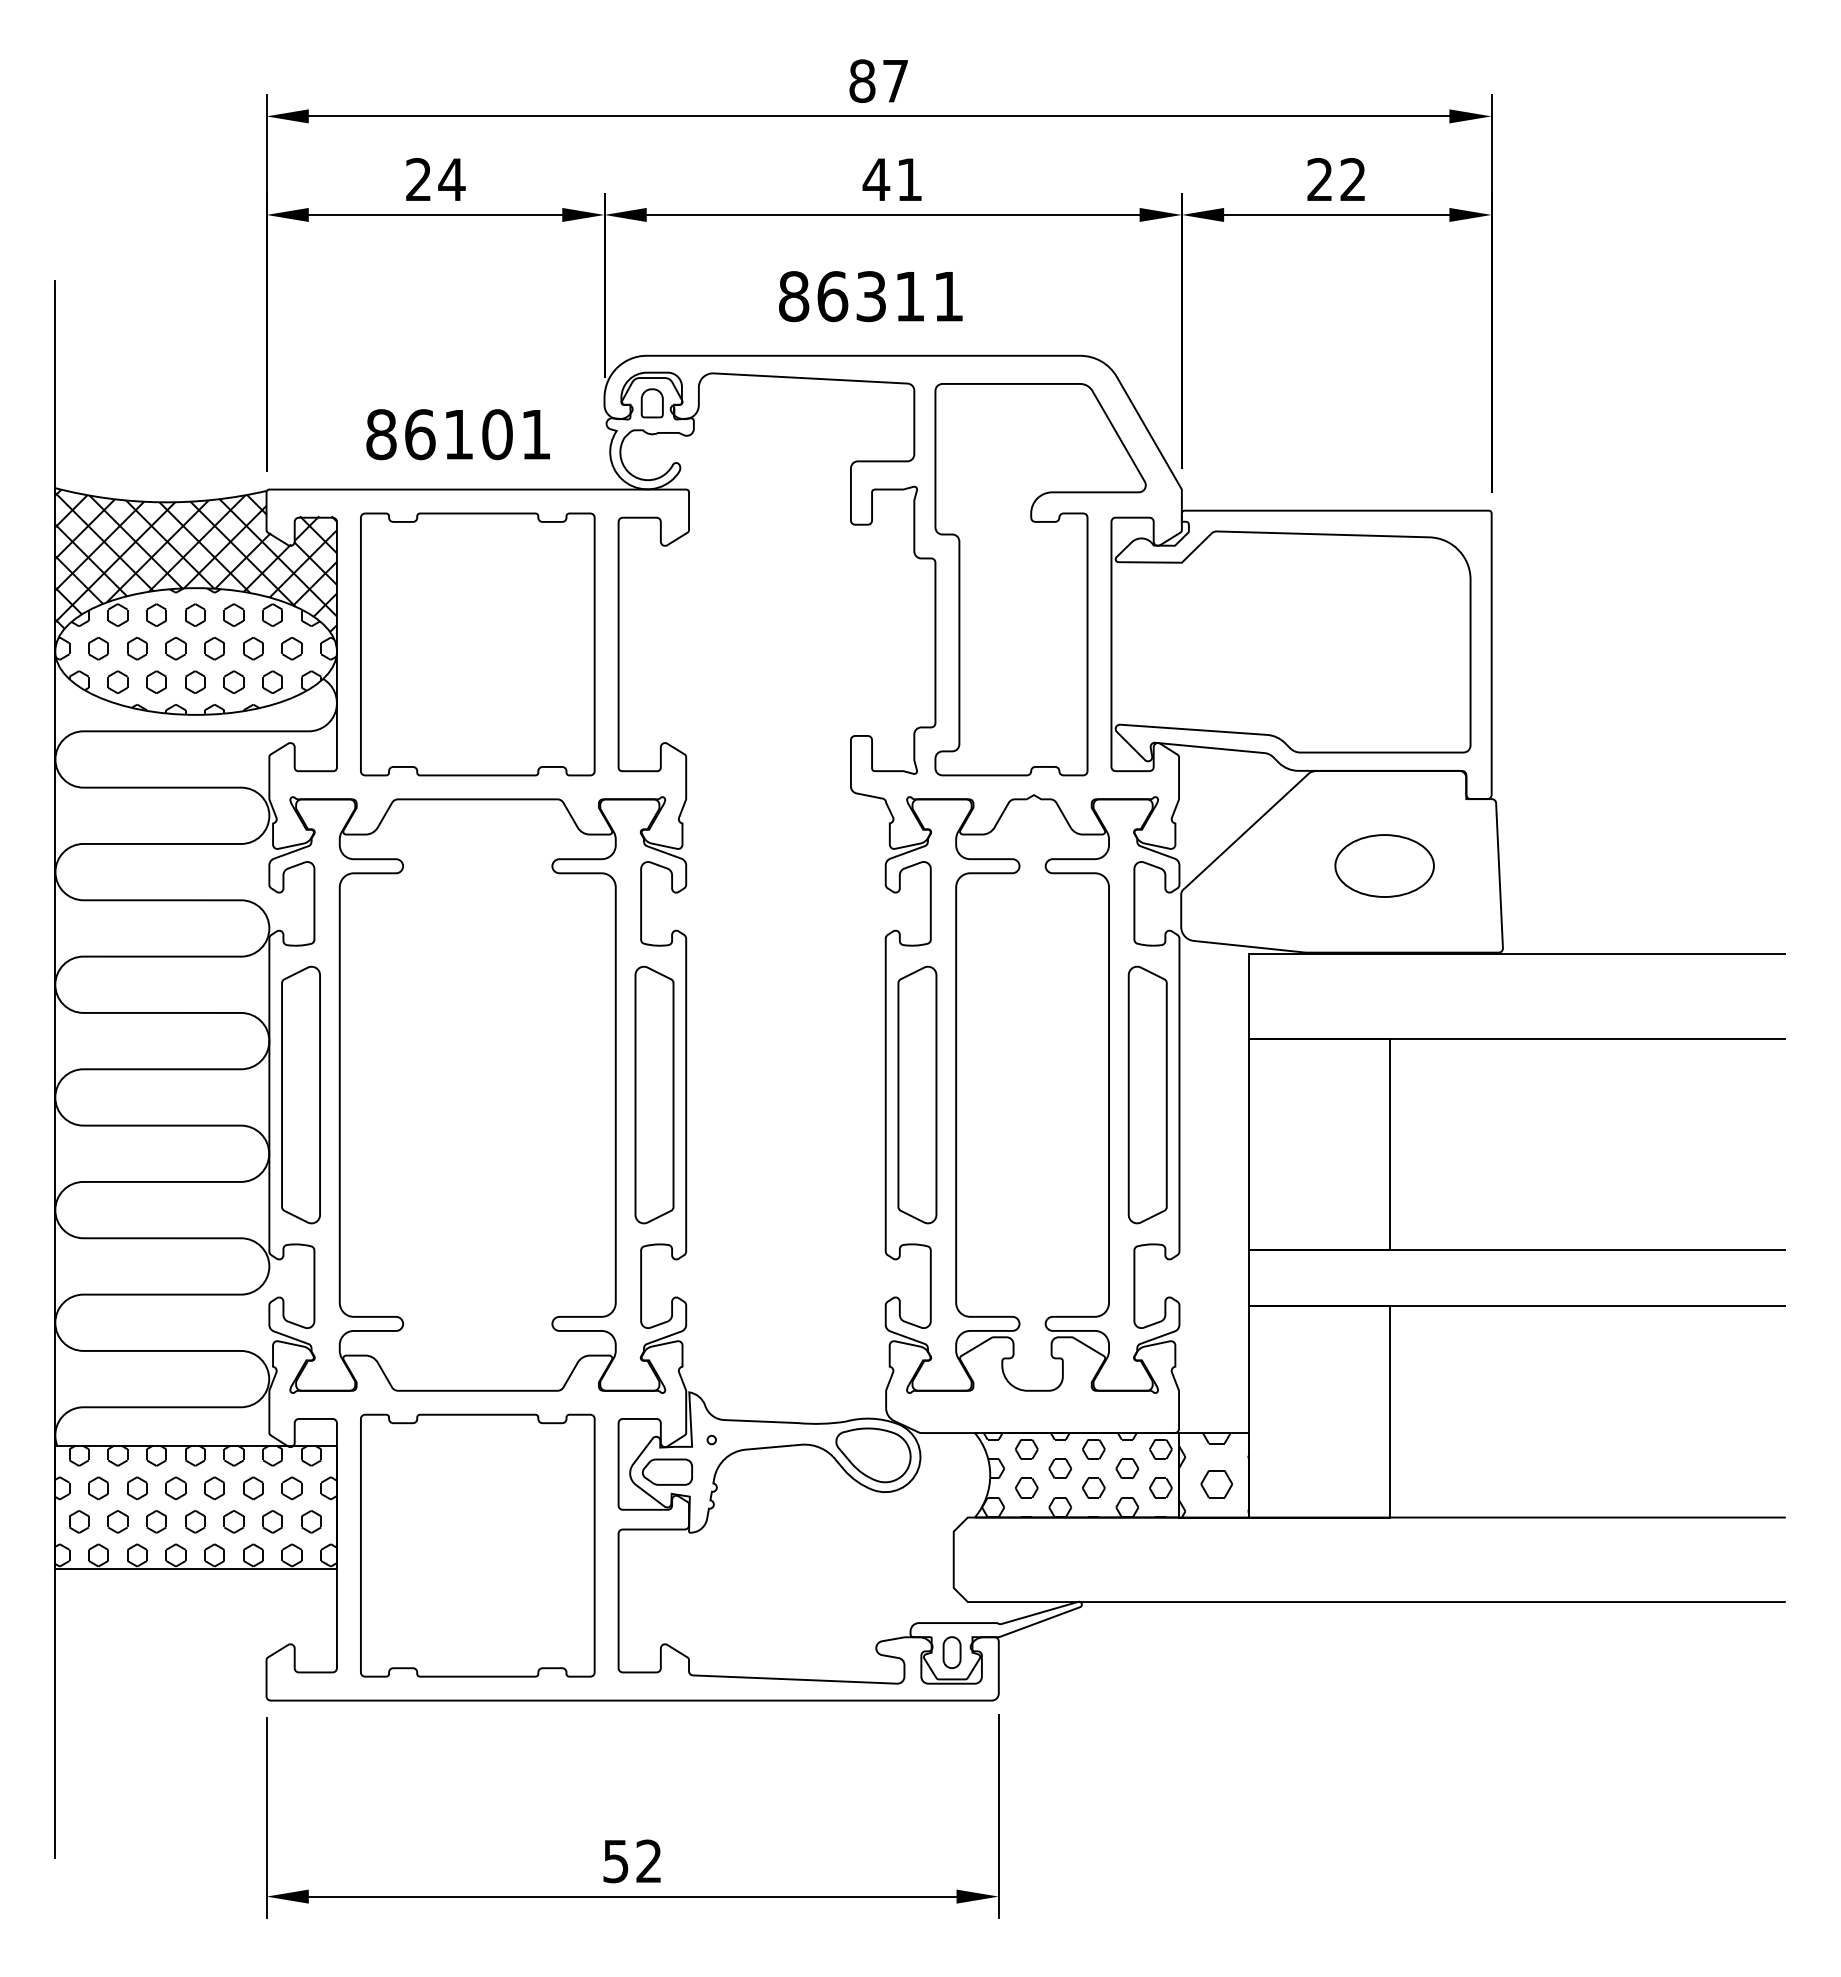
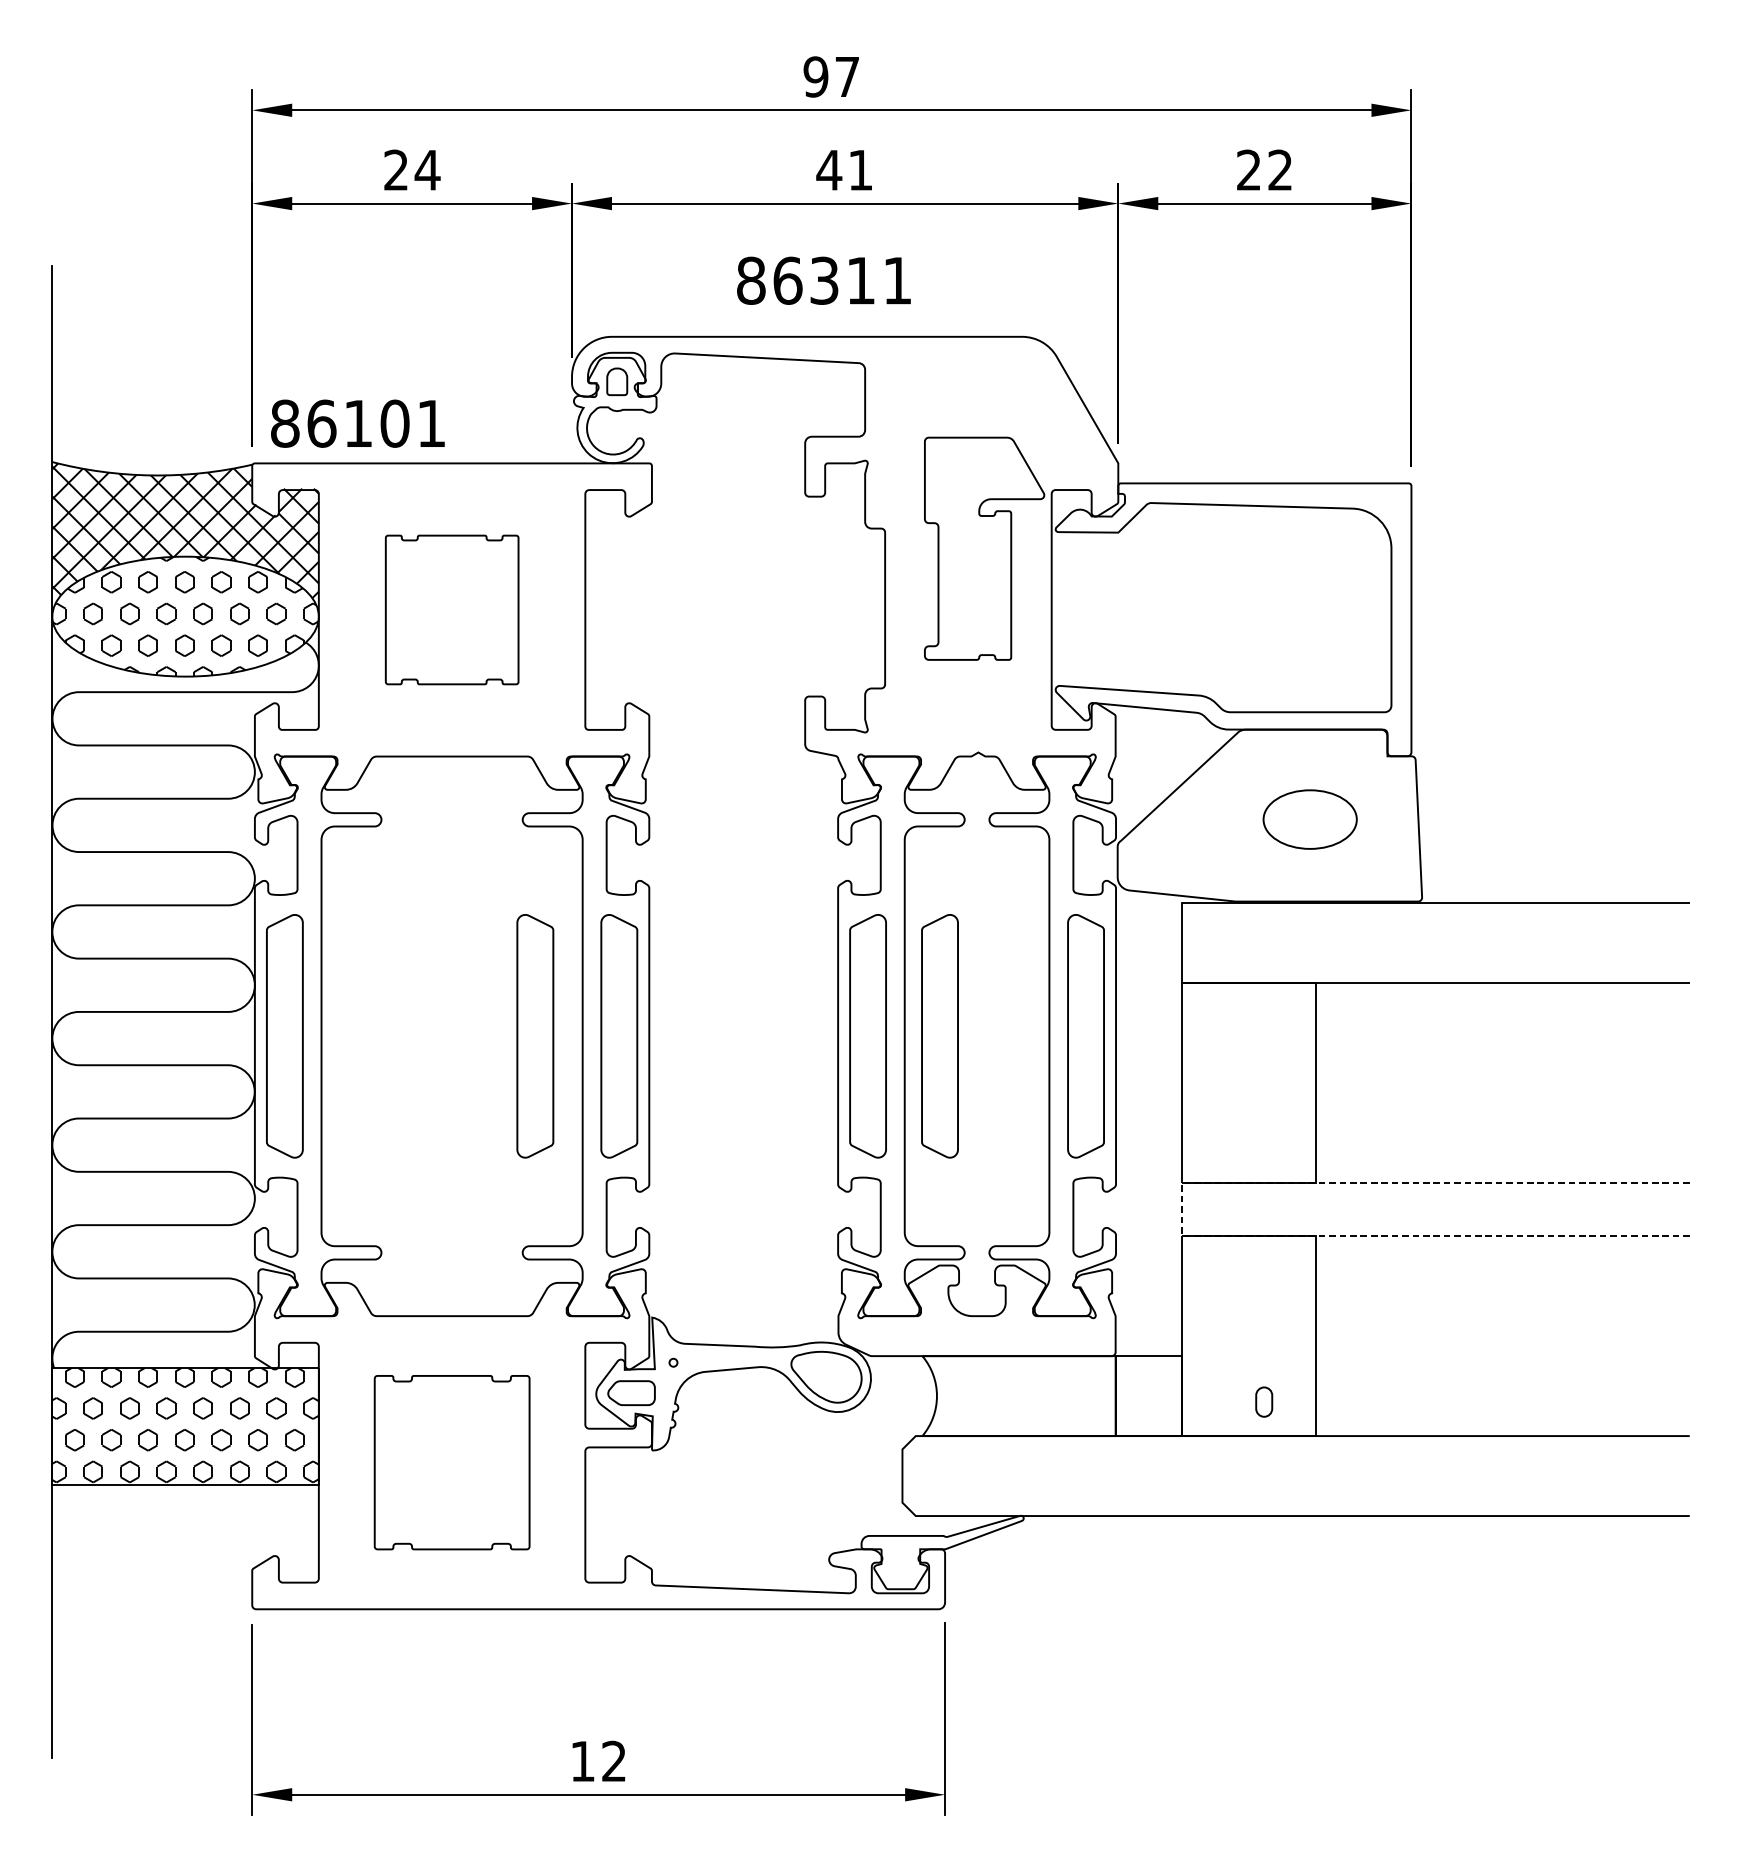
text: (862, 81) -> (816, 77), 87 -> 97
text: (457, 434) -> (357, 423), moved
part: (1040, 579) -> (984, 548), size x0.6
part: (477, 644) -> (451, 610), size x0.6
curve: (547, 1094) -> (518, 1035), added
curve: (975, 1094) -> (923, 1035), added
line: (1249, 1278) -> (1182, 1209), solid -> dashed
hatch: (1077, 1475) -> (1019, 1396), removed
hatch: (1214, 1475) -> (1149, 1396), removed
part: (477, 1545) -> (451, 1462), size x0.7
part: (951, 1652) -> (1263, 1401), moved
text: (615, 1861) -> (582, 1761), 52 -> 12

